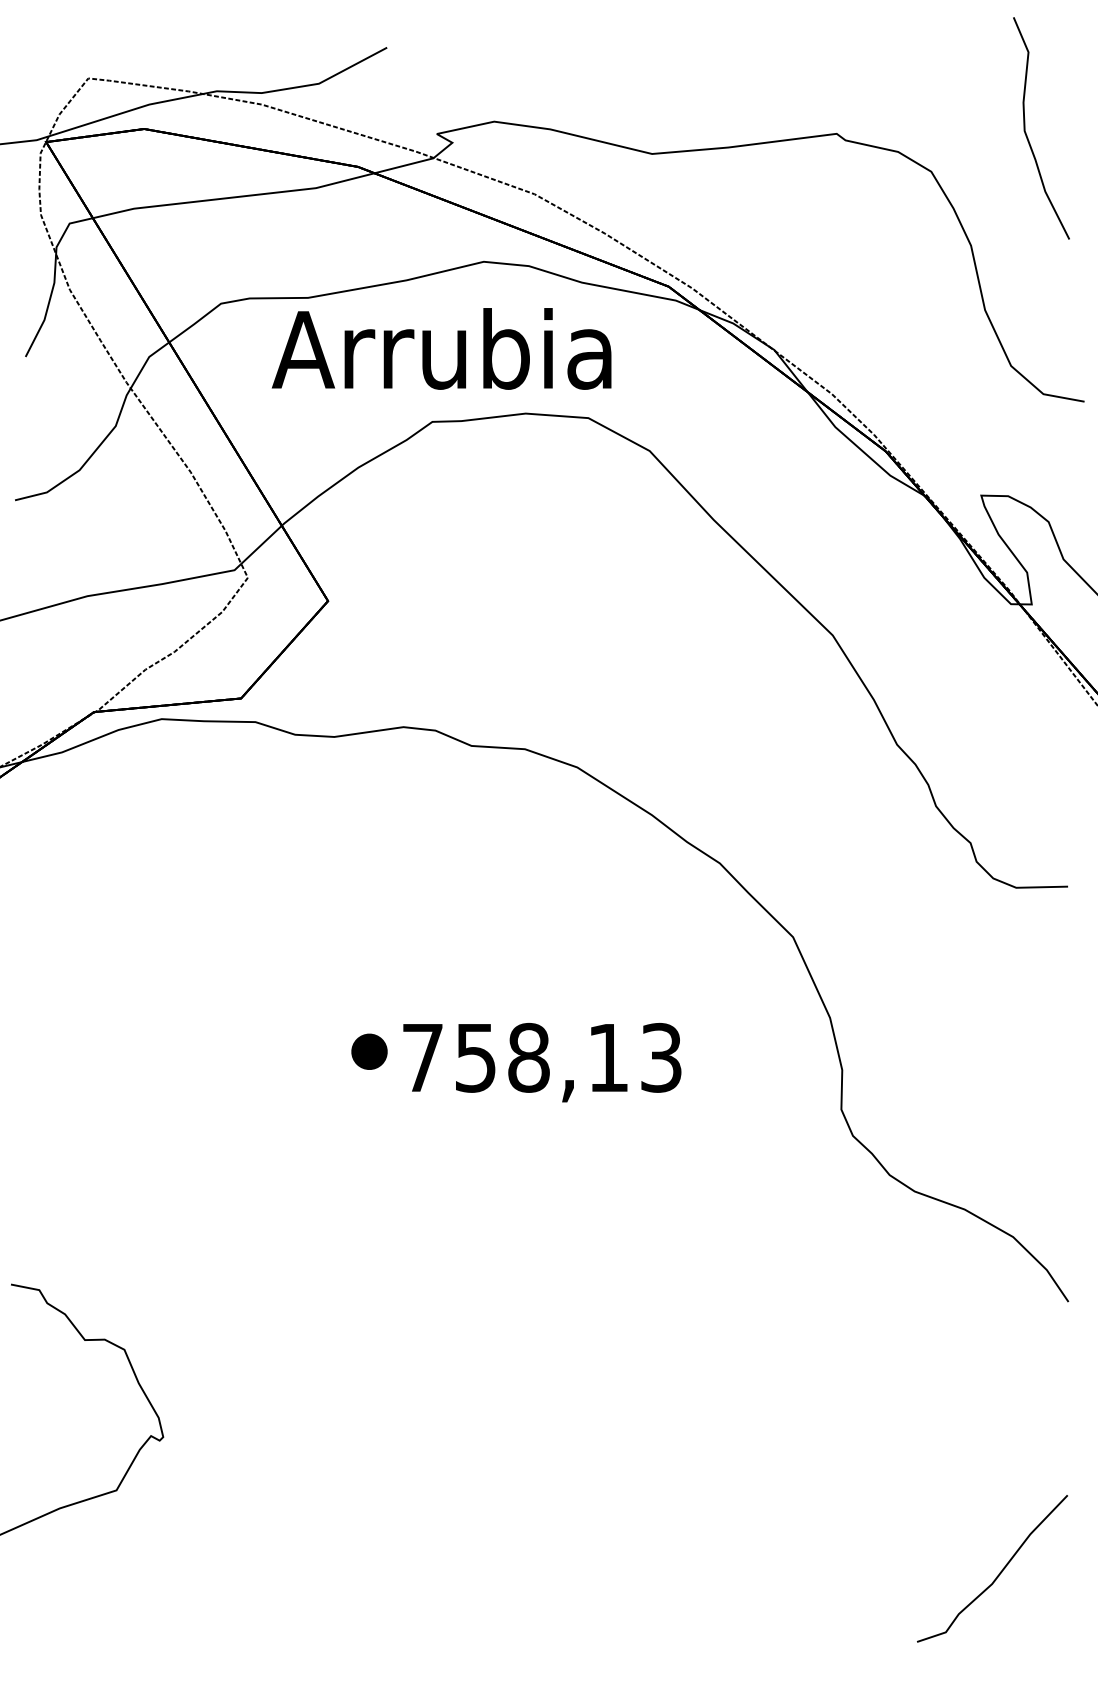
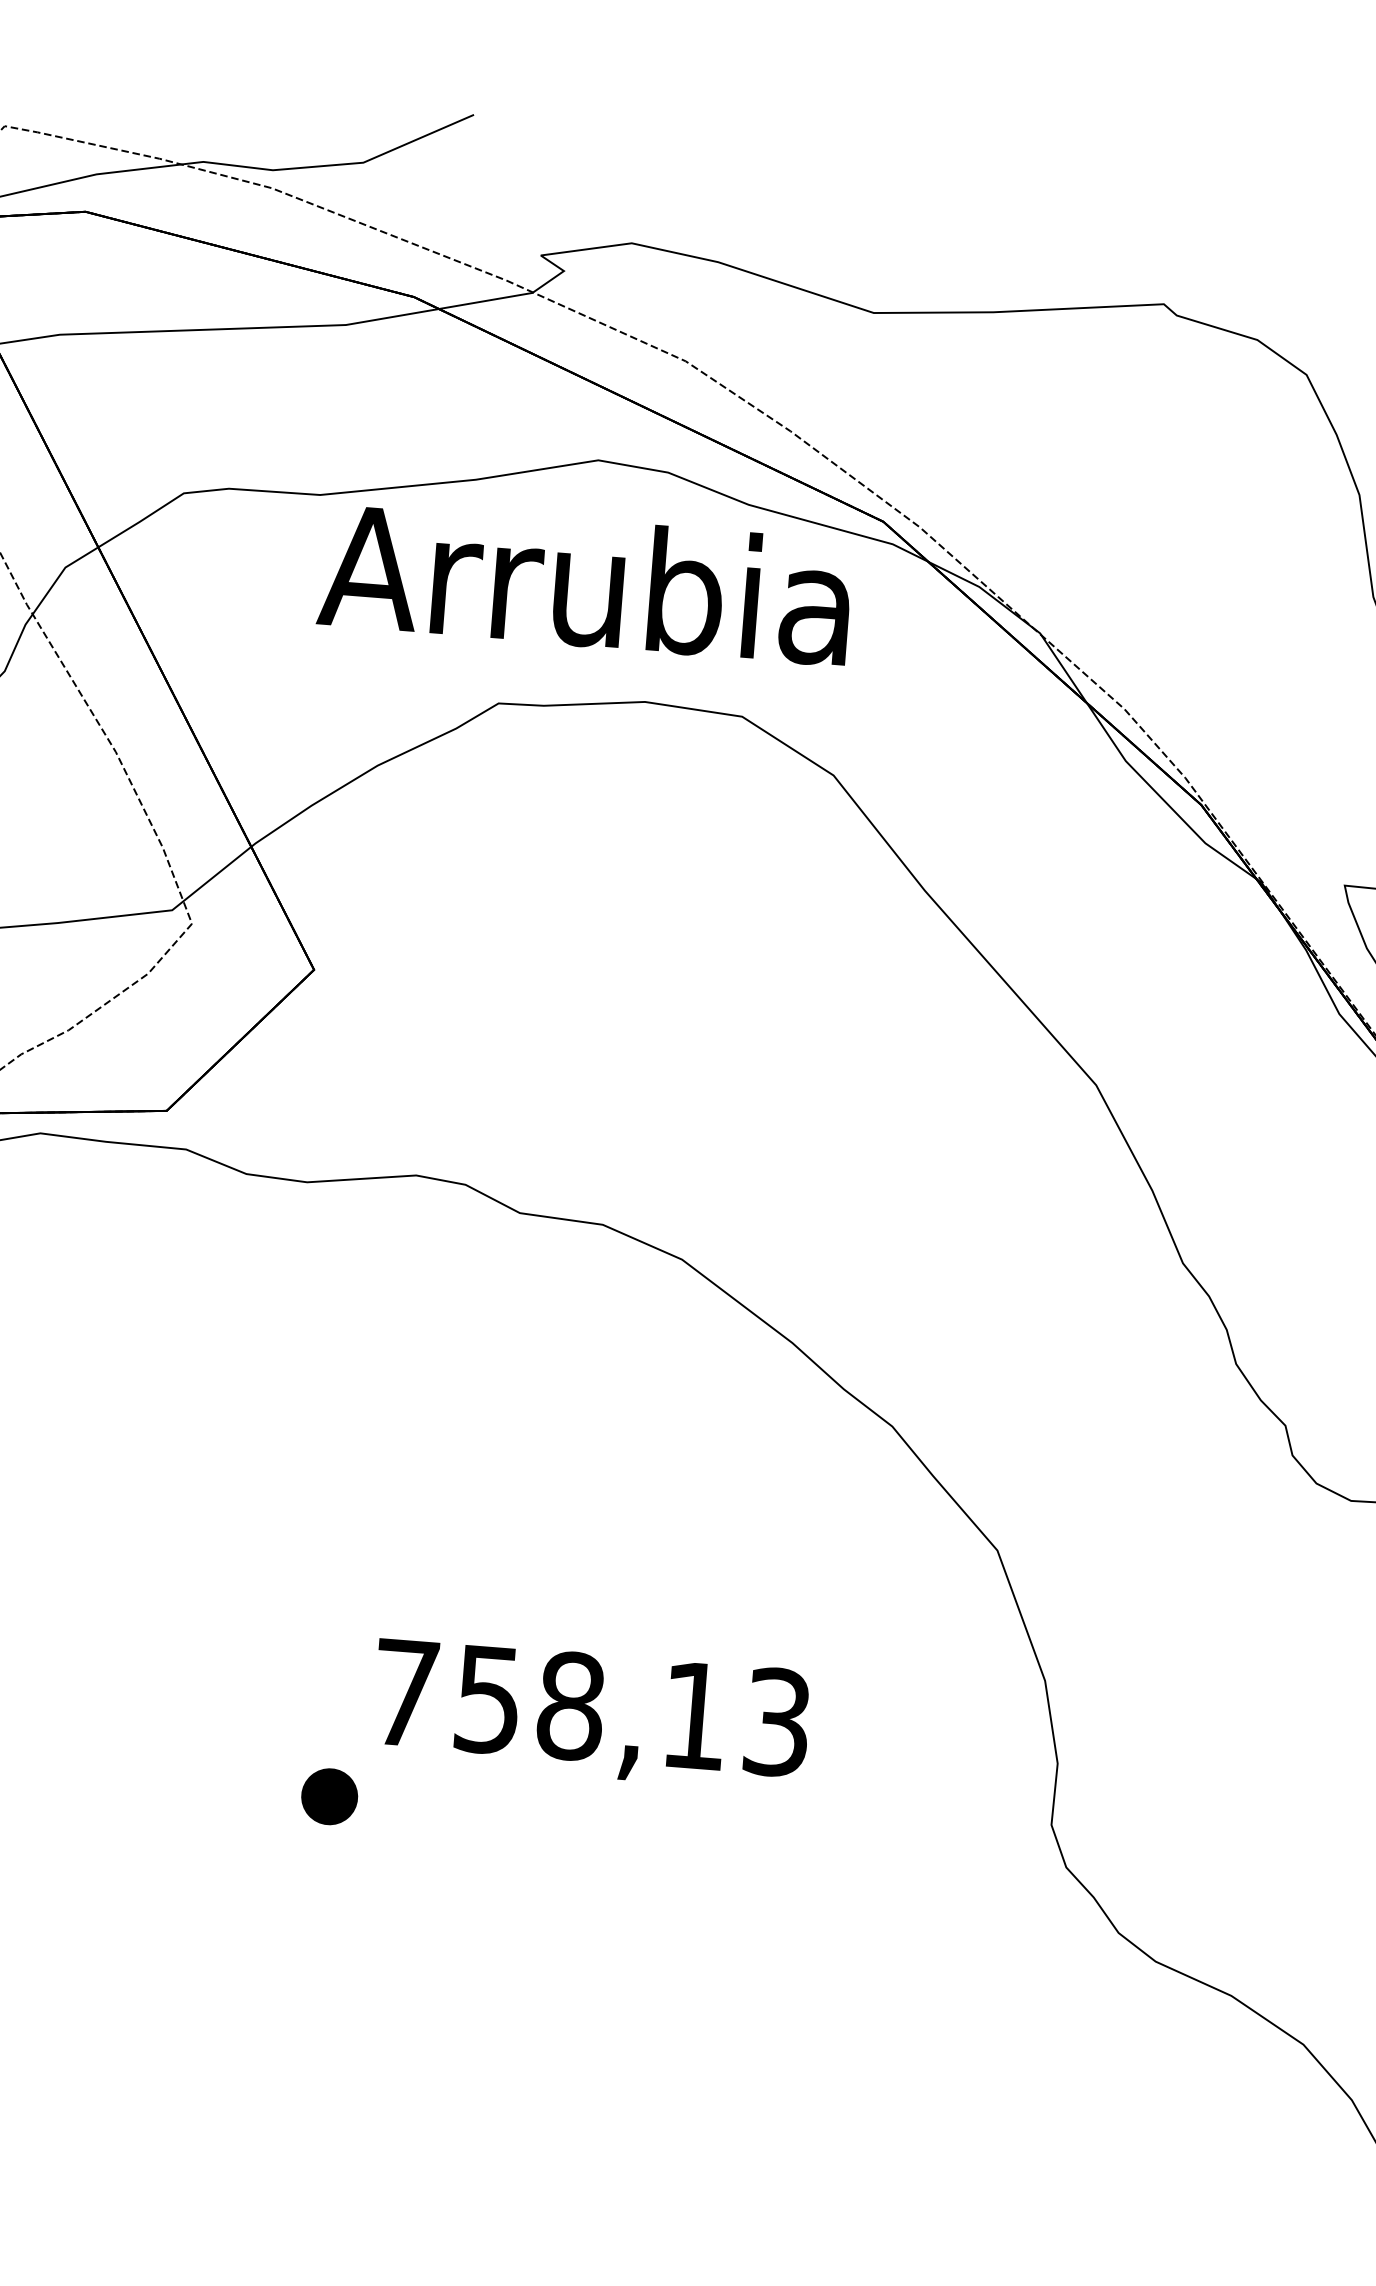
text: (441, 348) -> (585, 582), moved
part: (369, 1051) -> (329, 1796), moved

